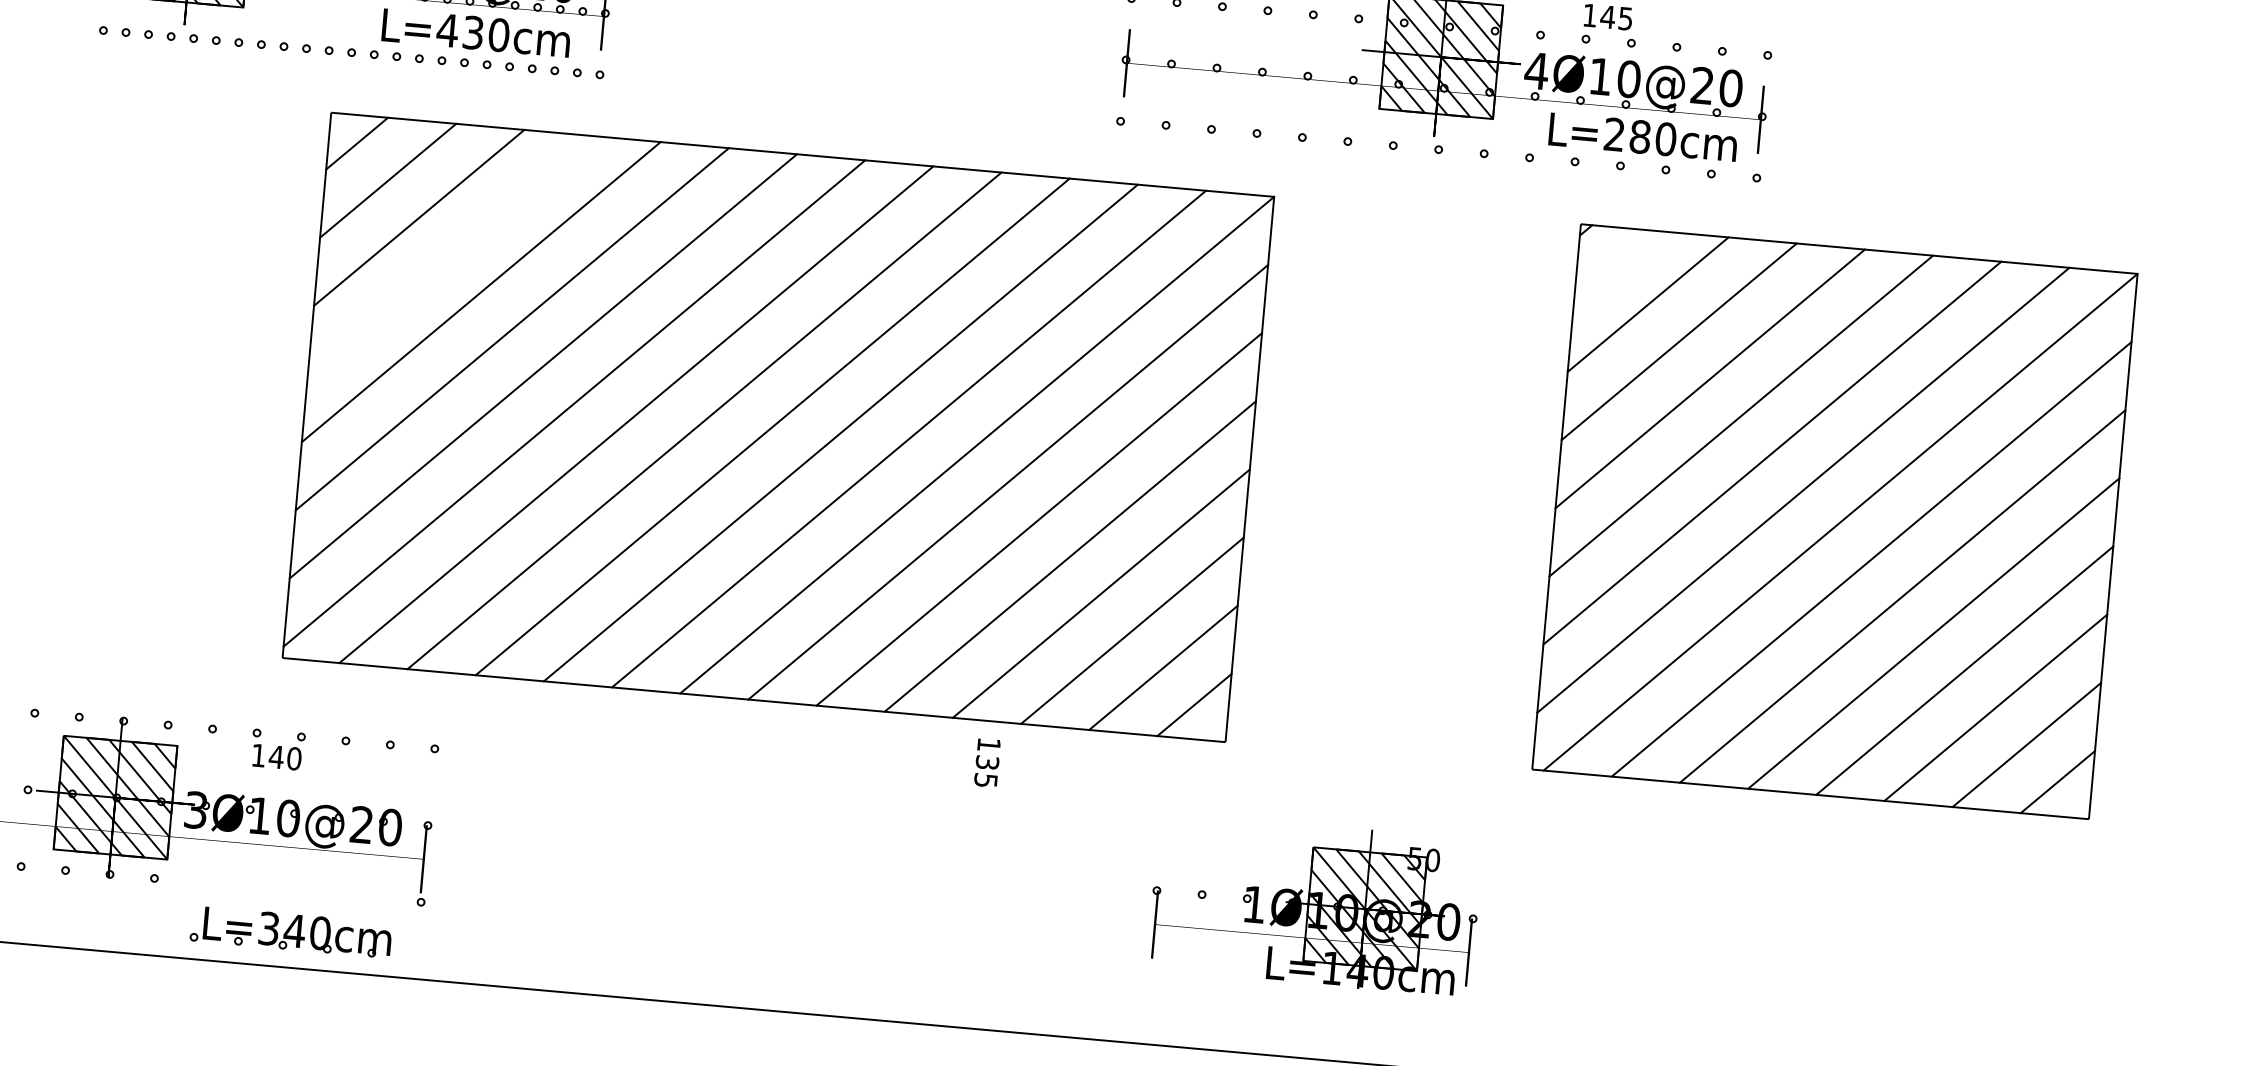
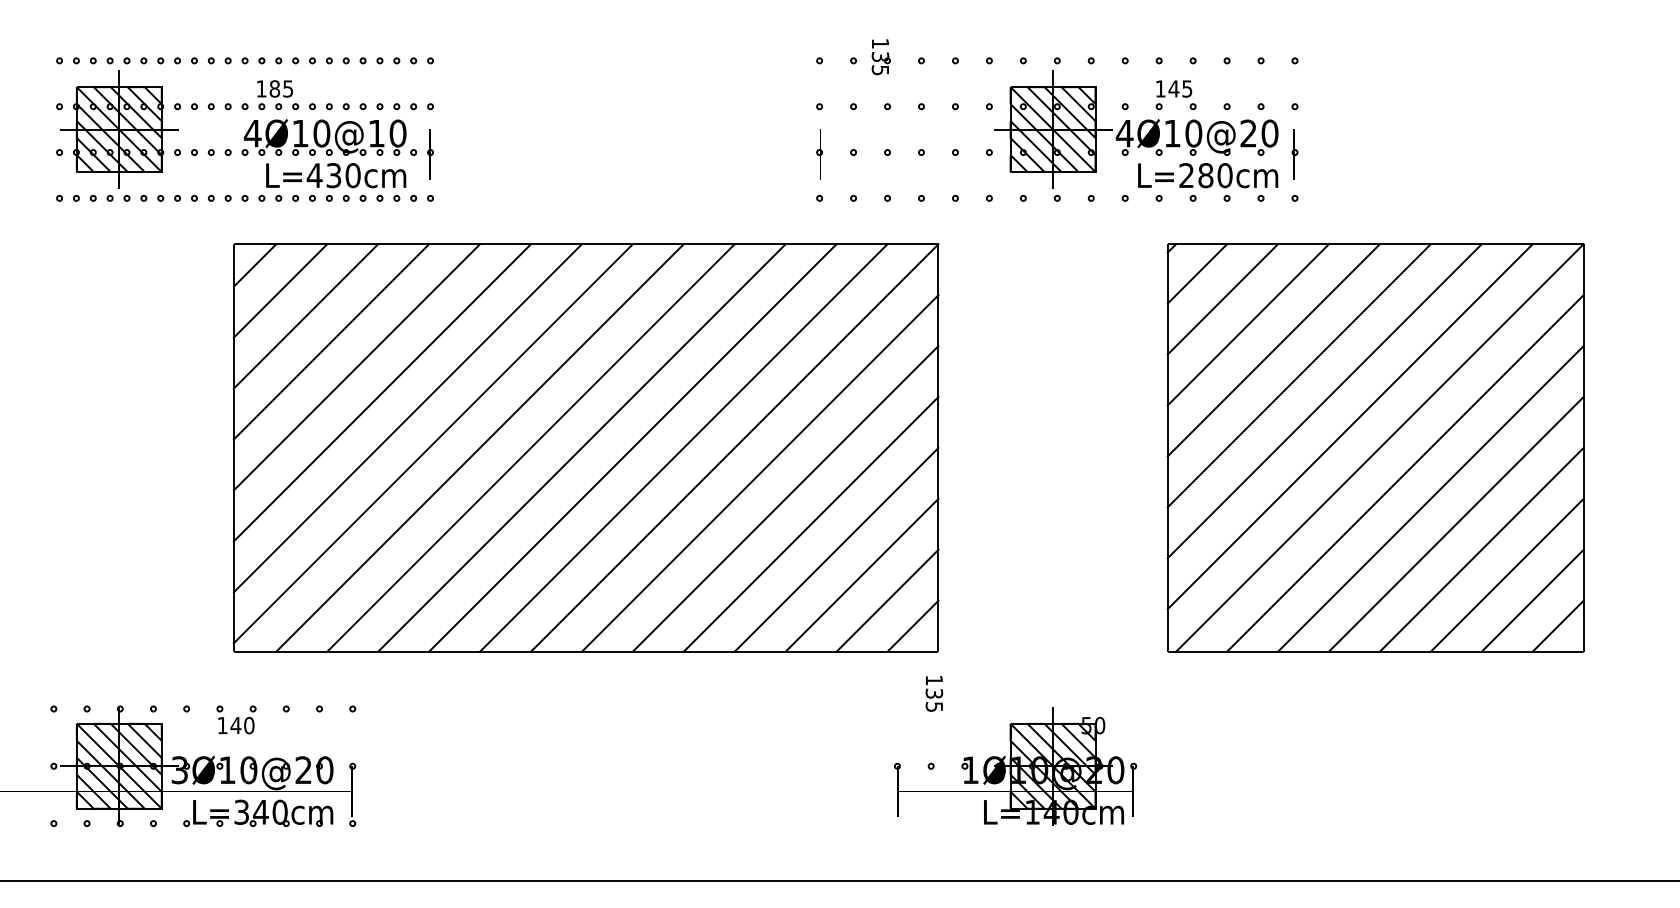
line: (450, 254) -> (331, 341), added
line: (1617, 266) -> (1197, 273), added
text: (987, 762) -> (934, 693), moved
part: (291, 931) -> (258, 812), moved

